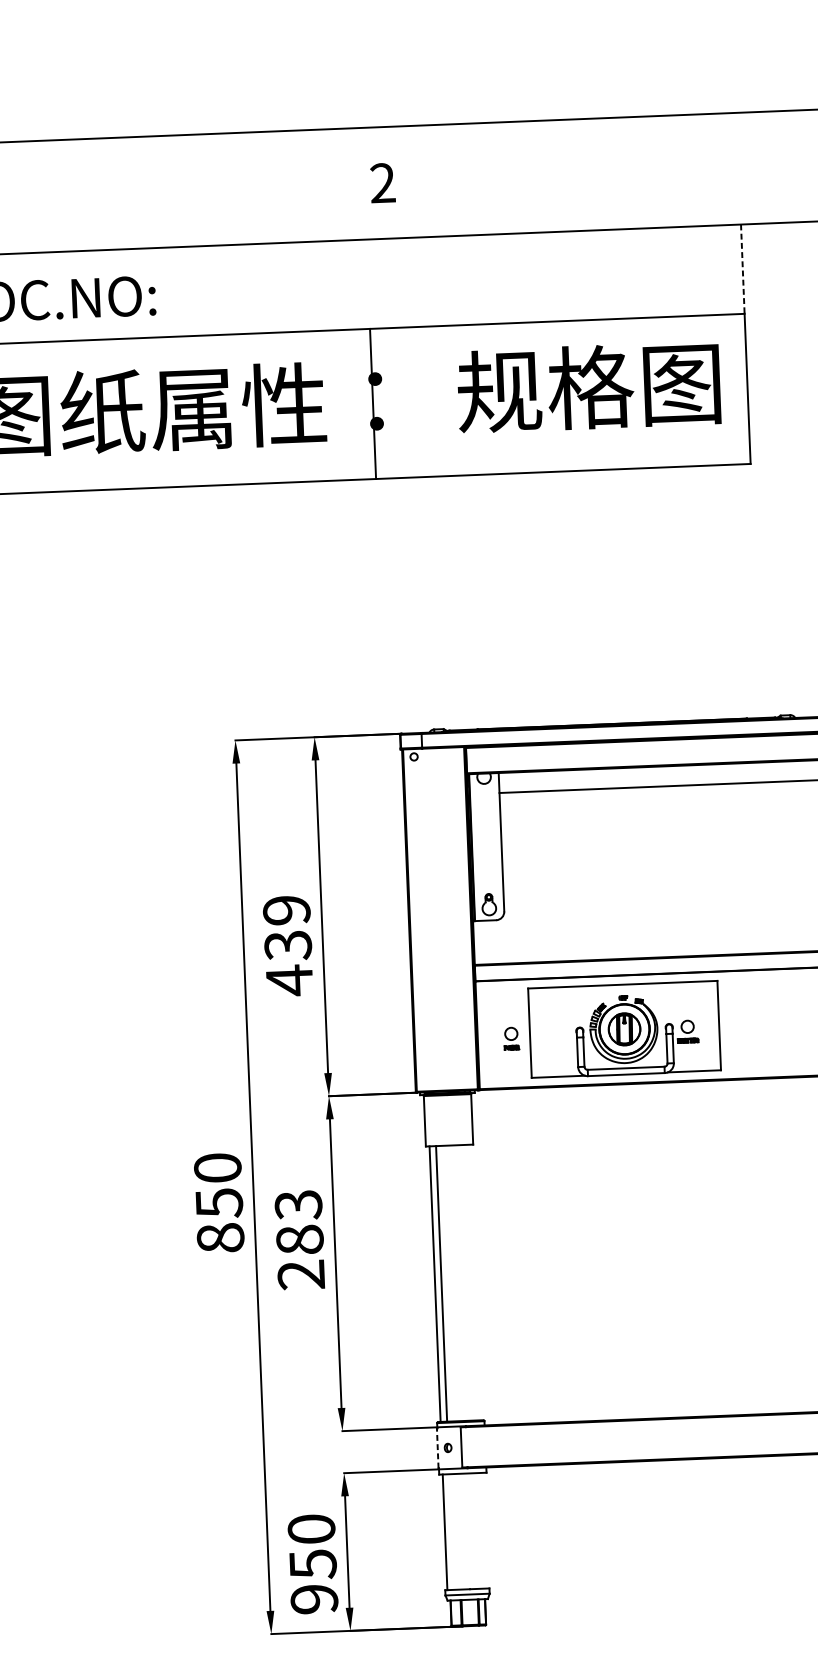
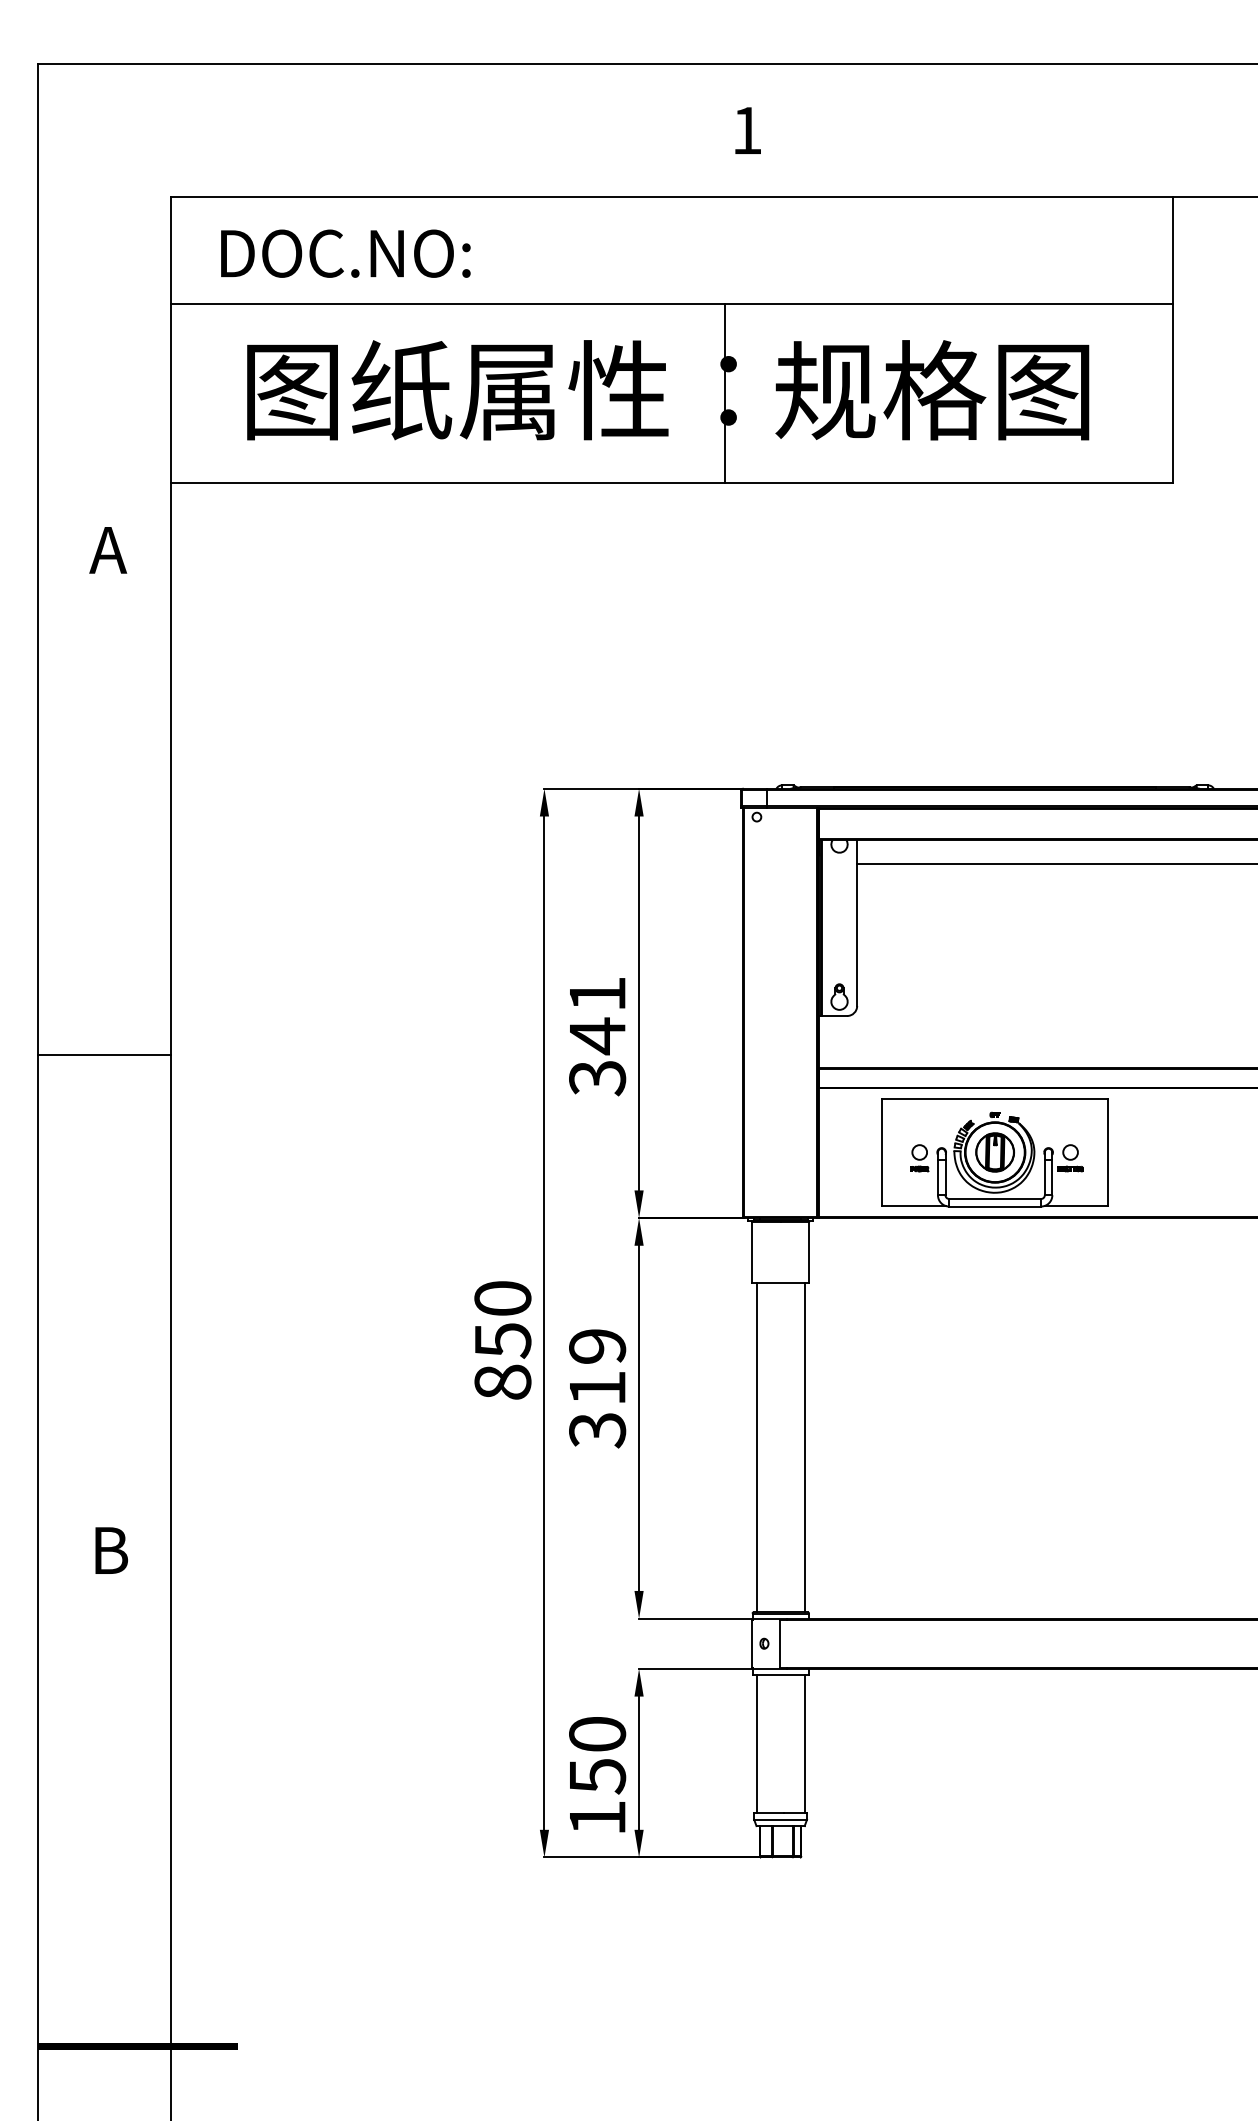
text: (382, 182) -> (746, 129), 2 -> 1
line: (742, 270) -> (1172, 251), dashed -> solid
text: (589, 387) -> (932, 390), moved
text: (288, 946) -> (597, 1037), 439 -> 341
part: (511, 1038) -> (919, 1158), moved
text: (299, 1240) -> (597, 1388), 283 -> 319
line: (441, 1283) -> (804, 1447), moved
line: (438, 1448) -> (752, 1643), dashed -> solid
line: (485, 1530) -> (804, 1744), added
text: (314, 1599) -> (597, 1818), 950 -> 150

